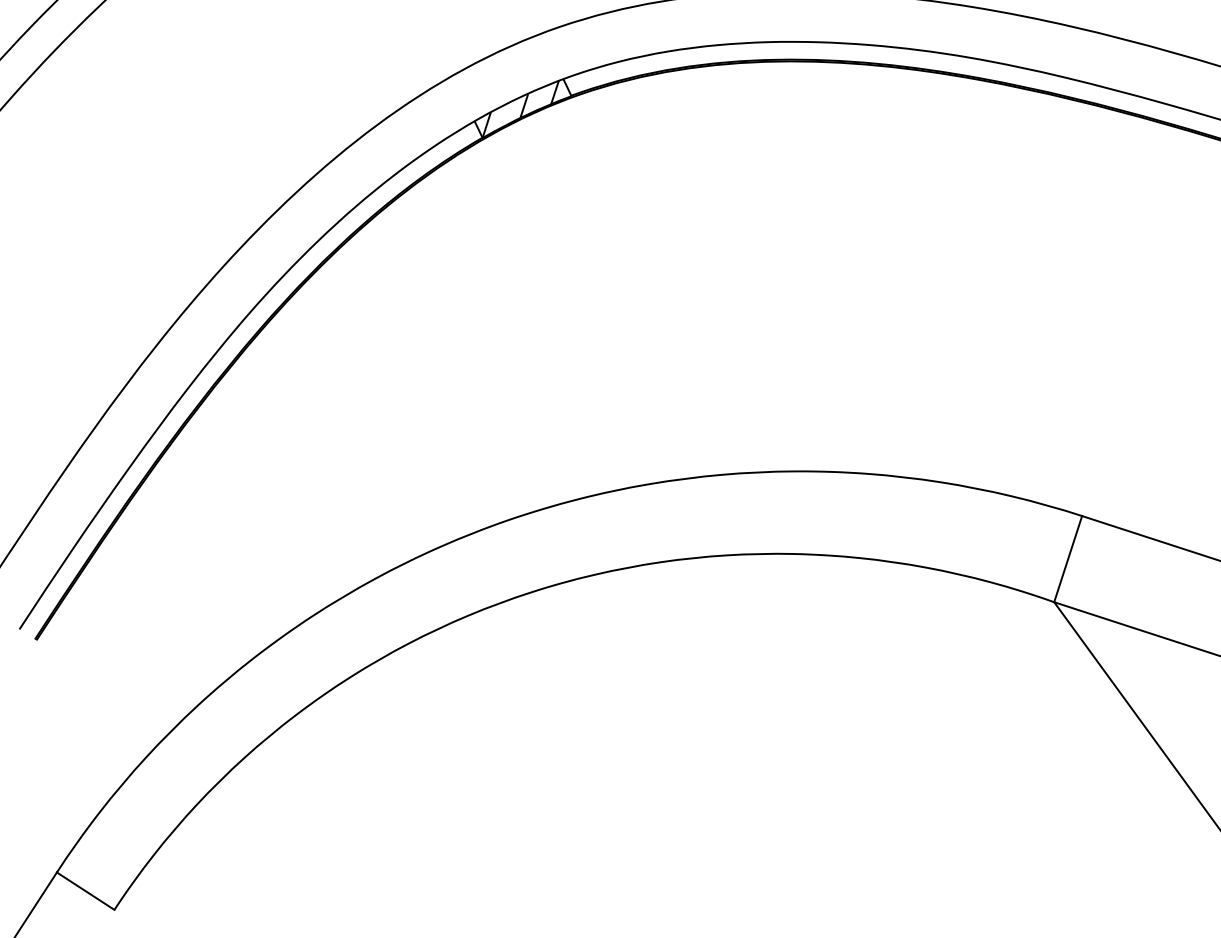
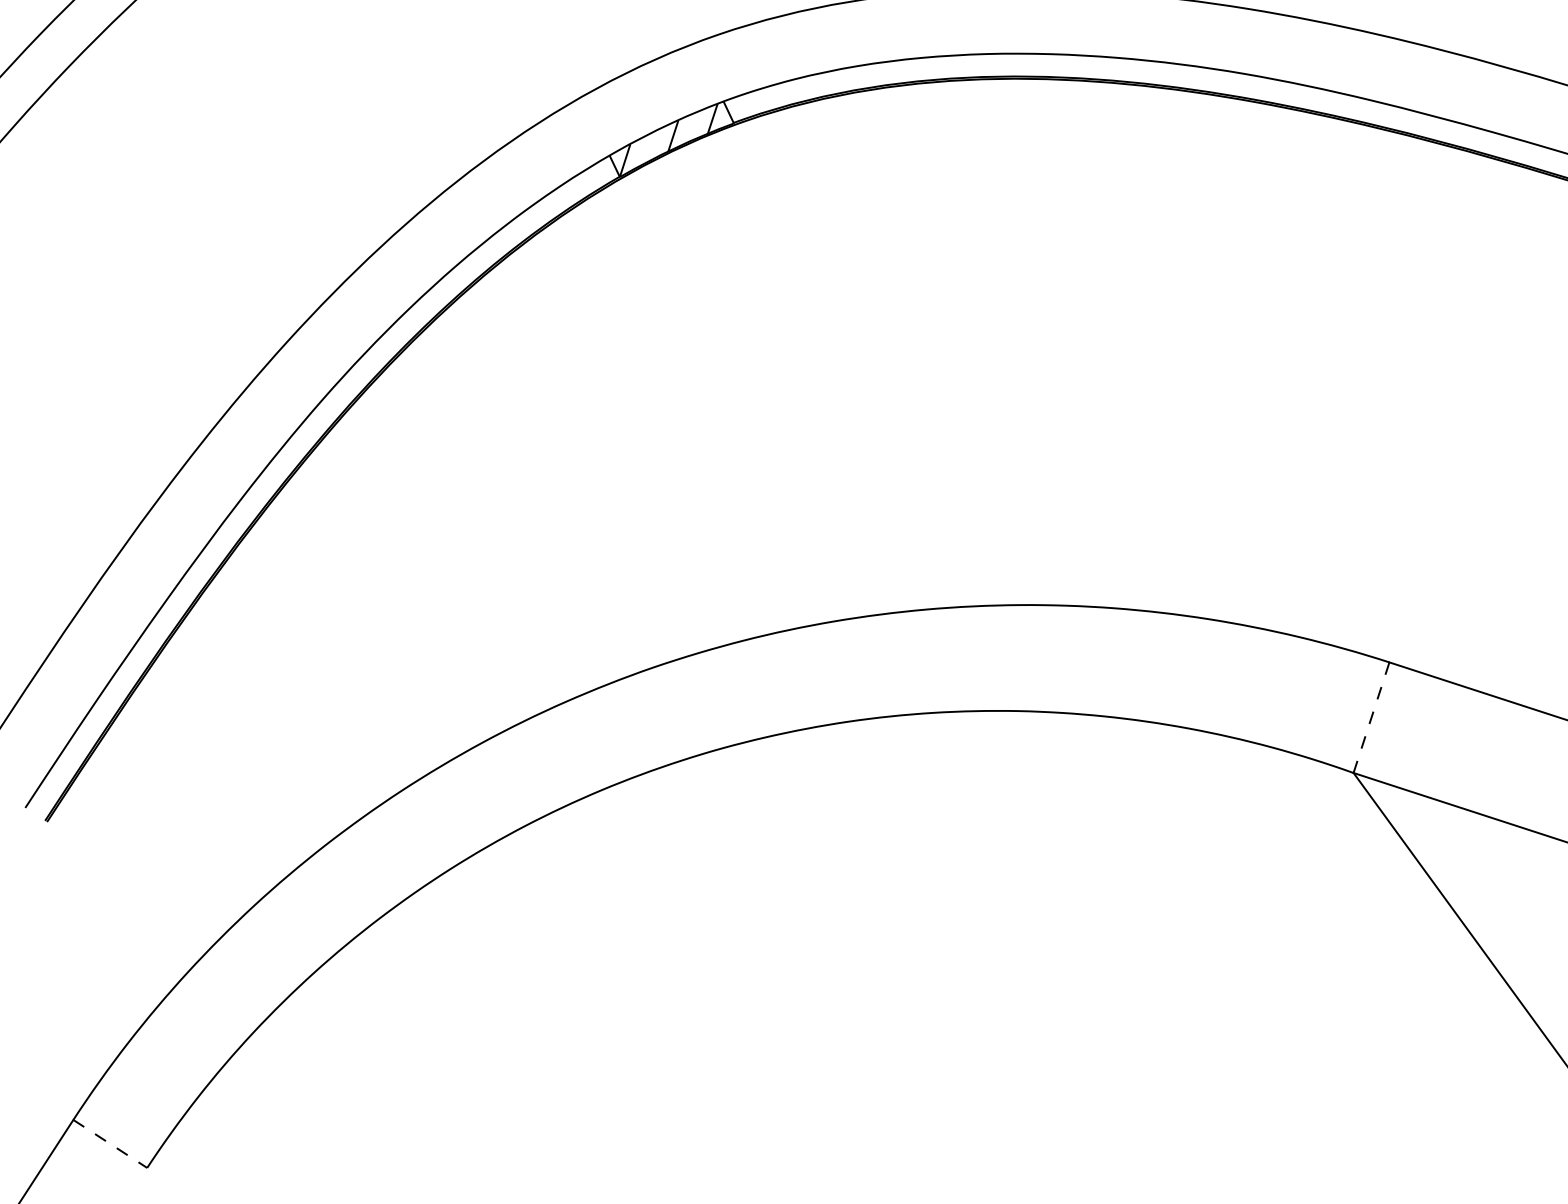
line: (1068, 559) -> (1371, 718), solid -> dashed
line: (85, 891) -> (110, 1144), solid -> dashed

